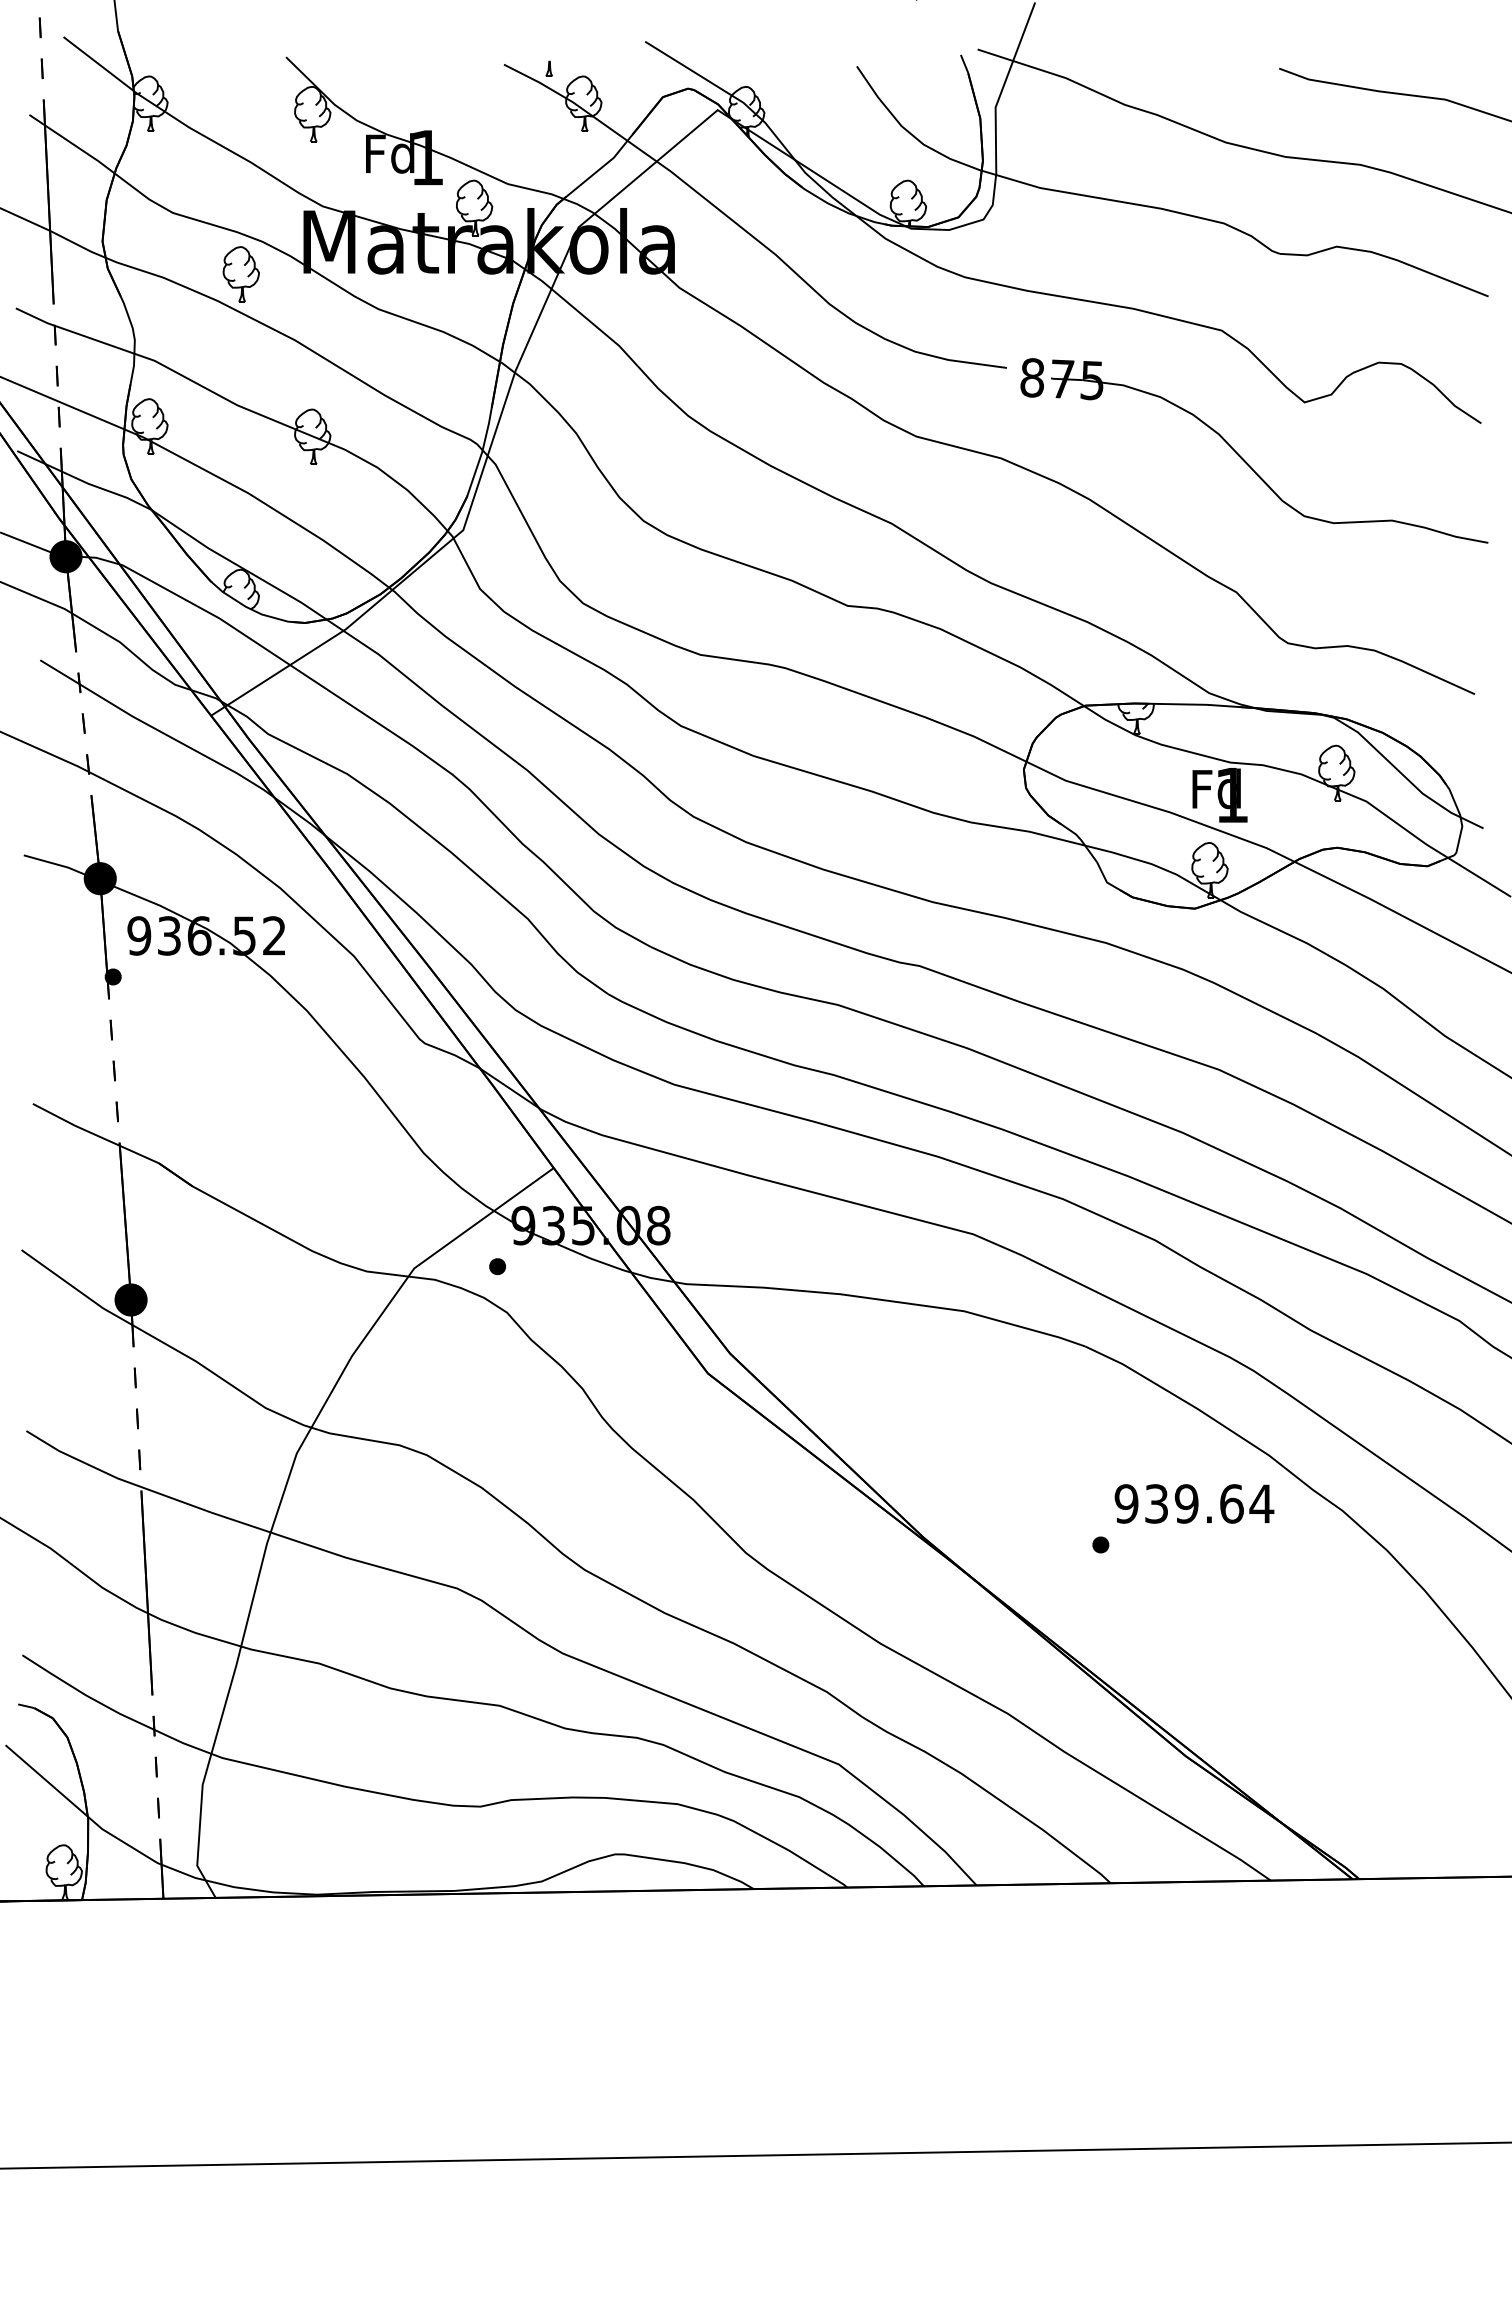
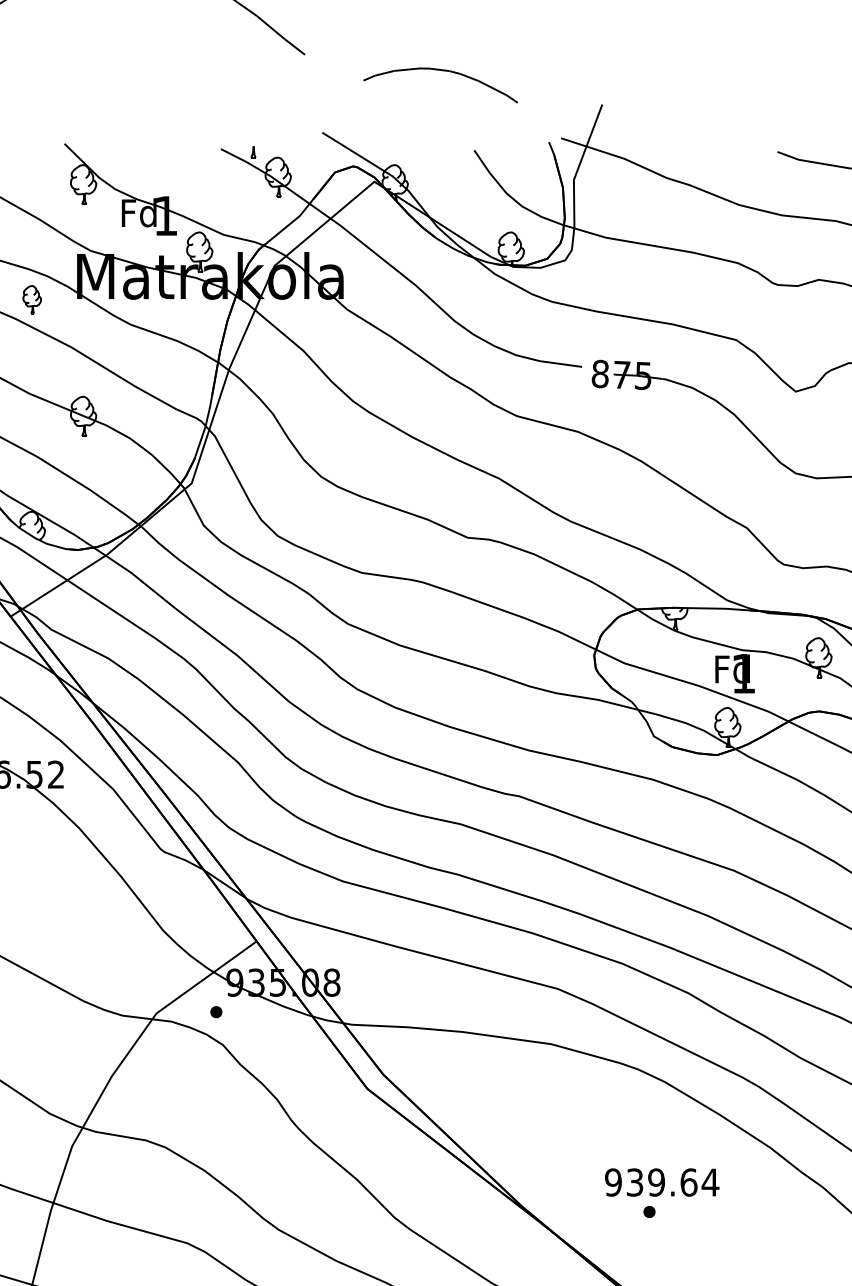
part: (240, 274) -> (31, 299), size x0.7
text: (1194, 1503) -> (662, 1182), moved

